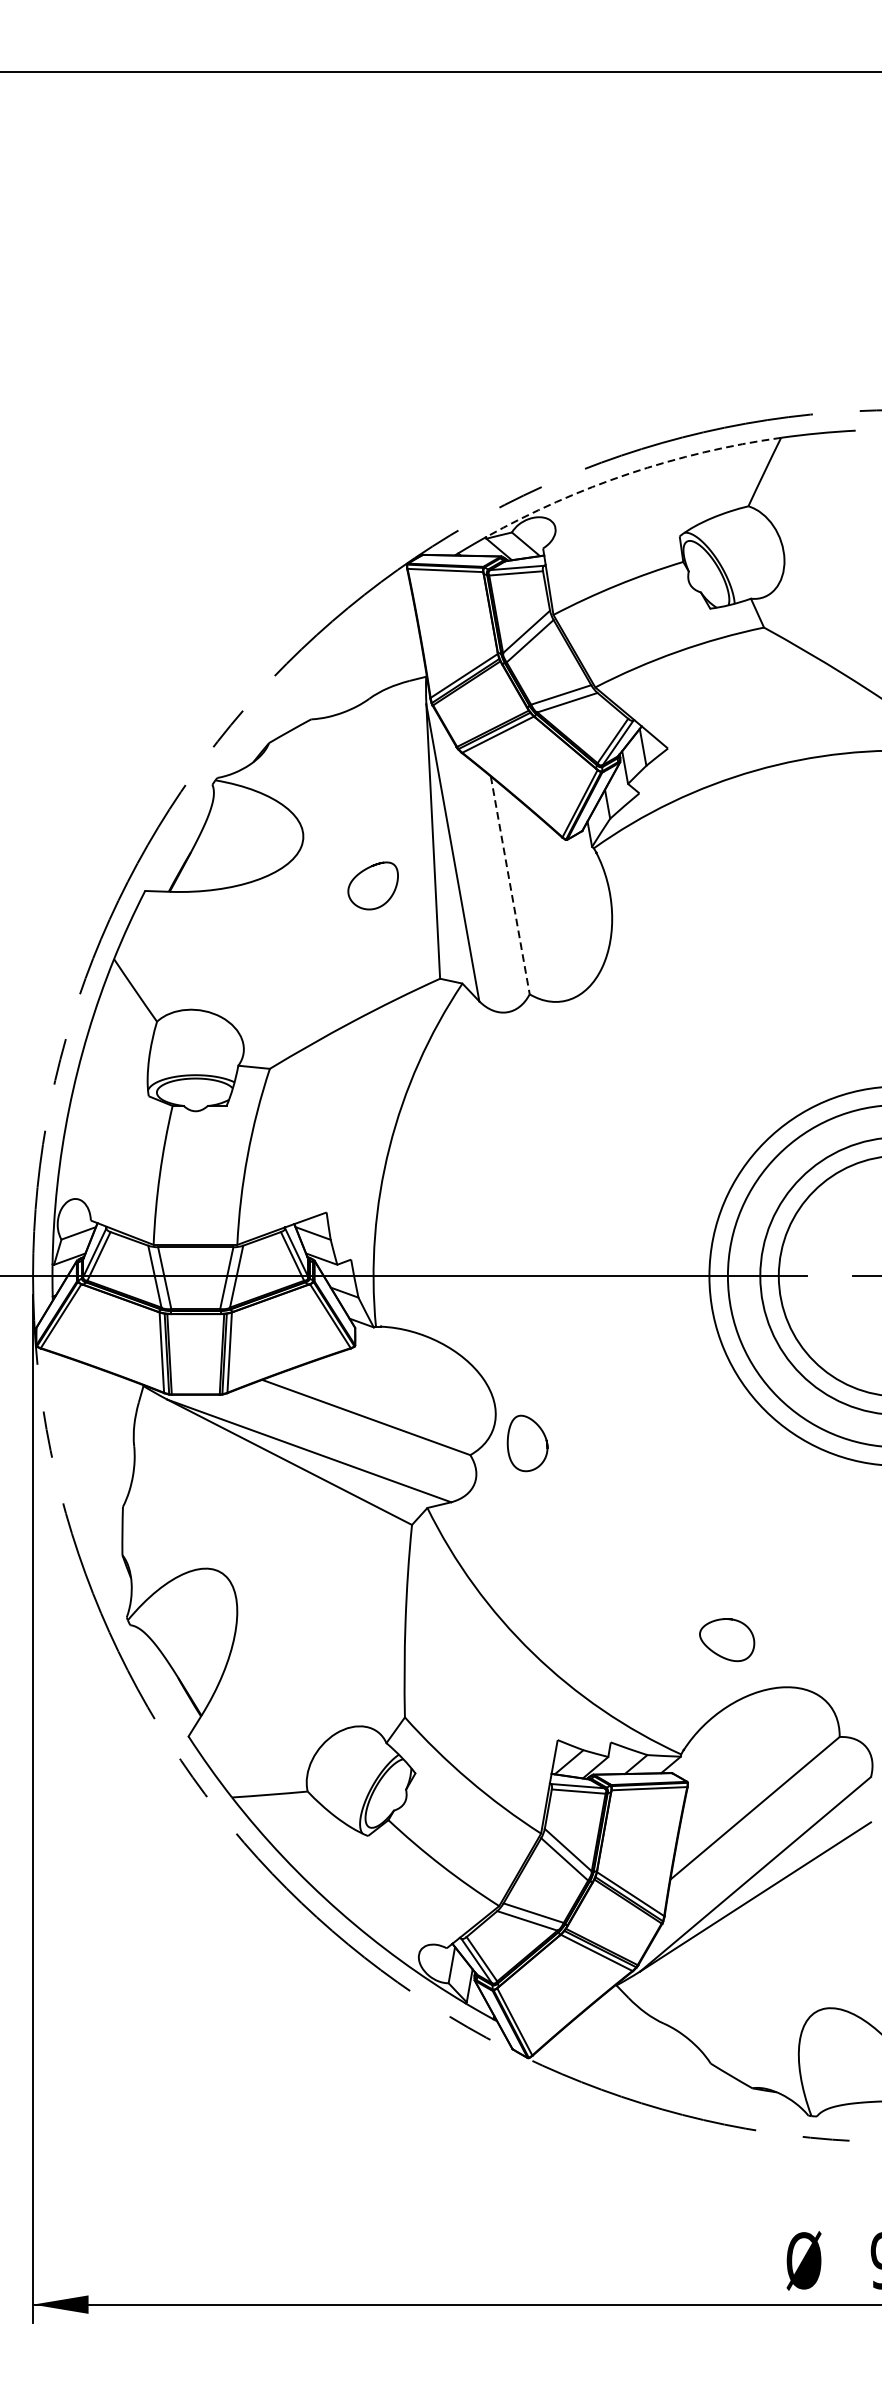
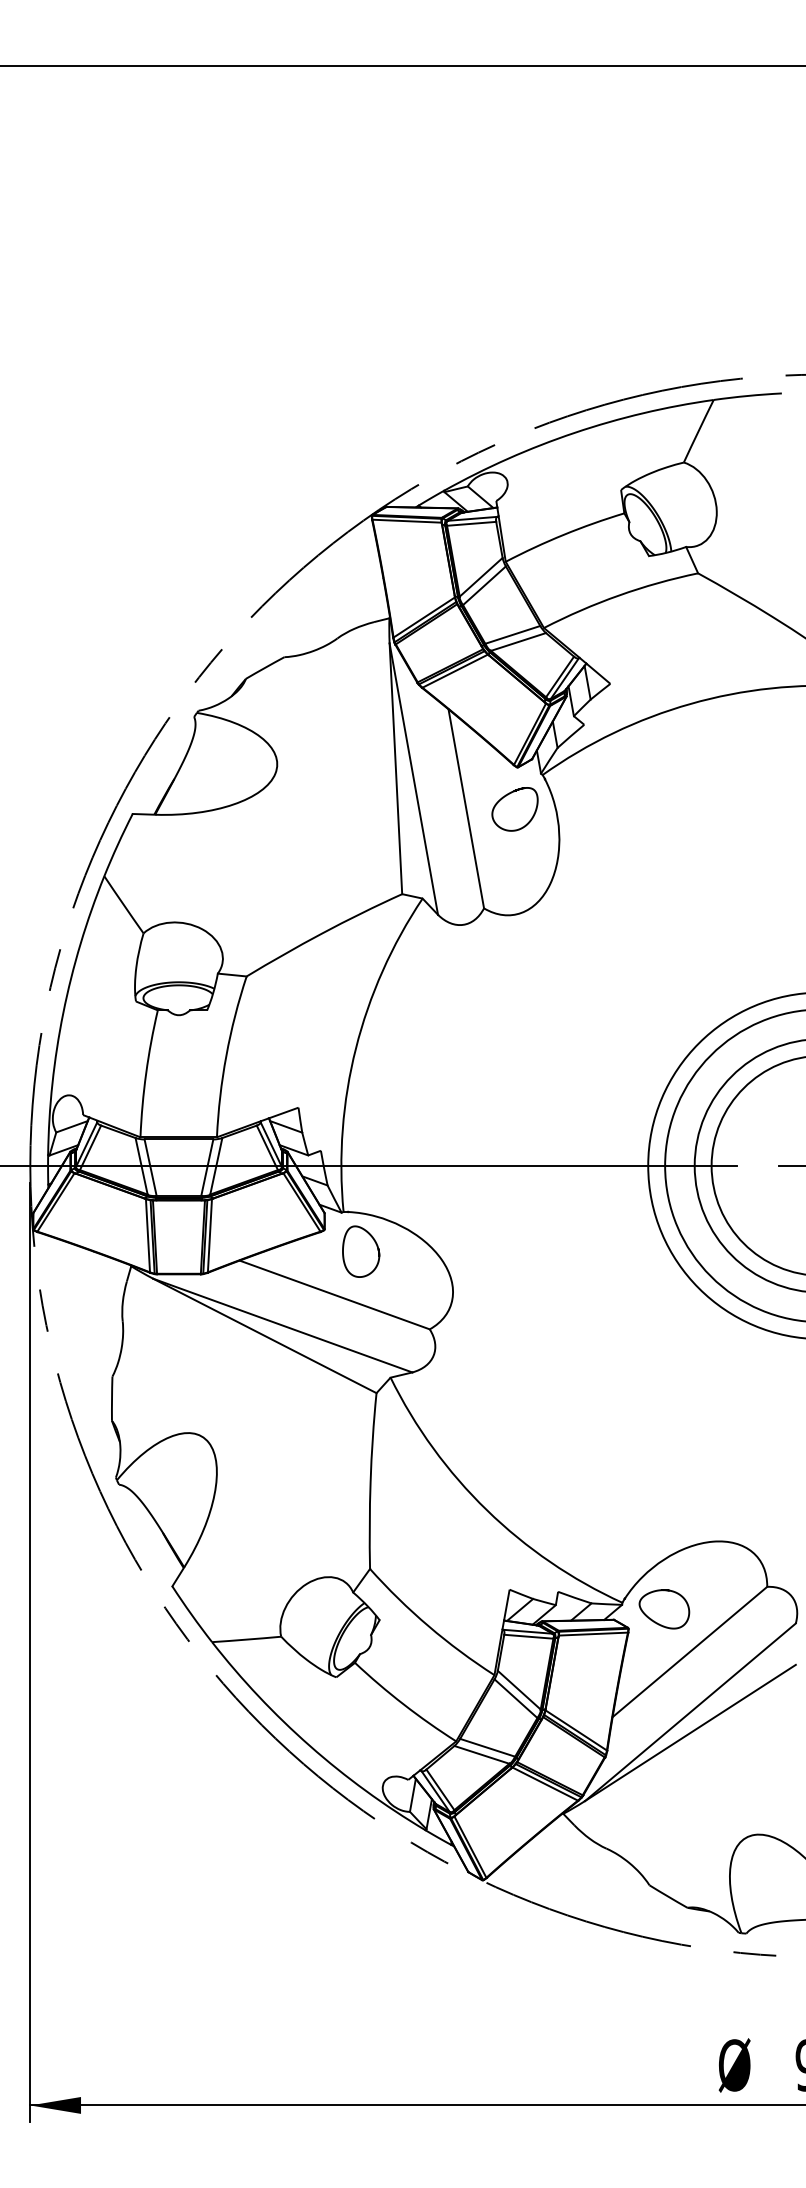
arc: (628, 473) -> (574, 432), dashed -> solid
curve: (366, 870) -> (508, 795), moved
line: (510, 886) -> (466, 809), dashed -> solid
curve: (543, 1435) -> (375, 1244), moved
curve: (719, 1654) -> (657, 1622), moved

